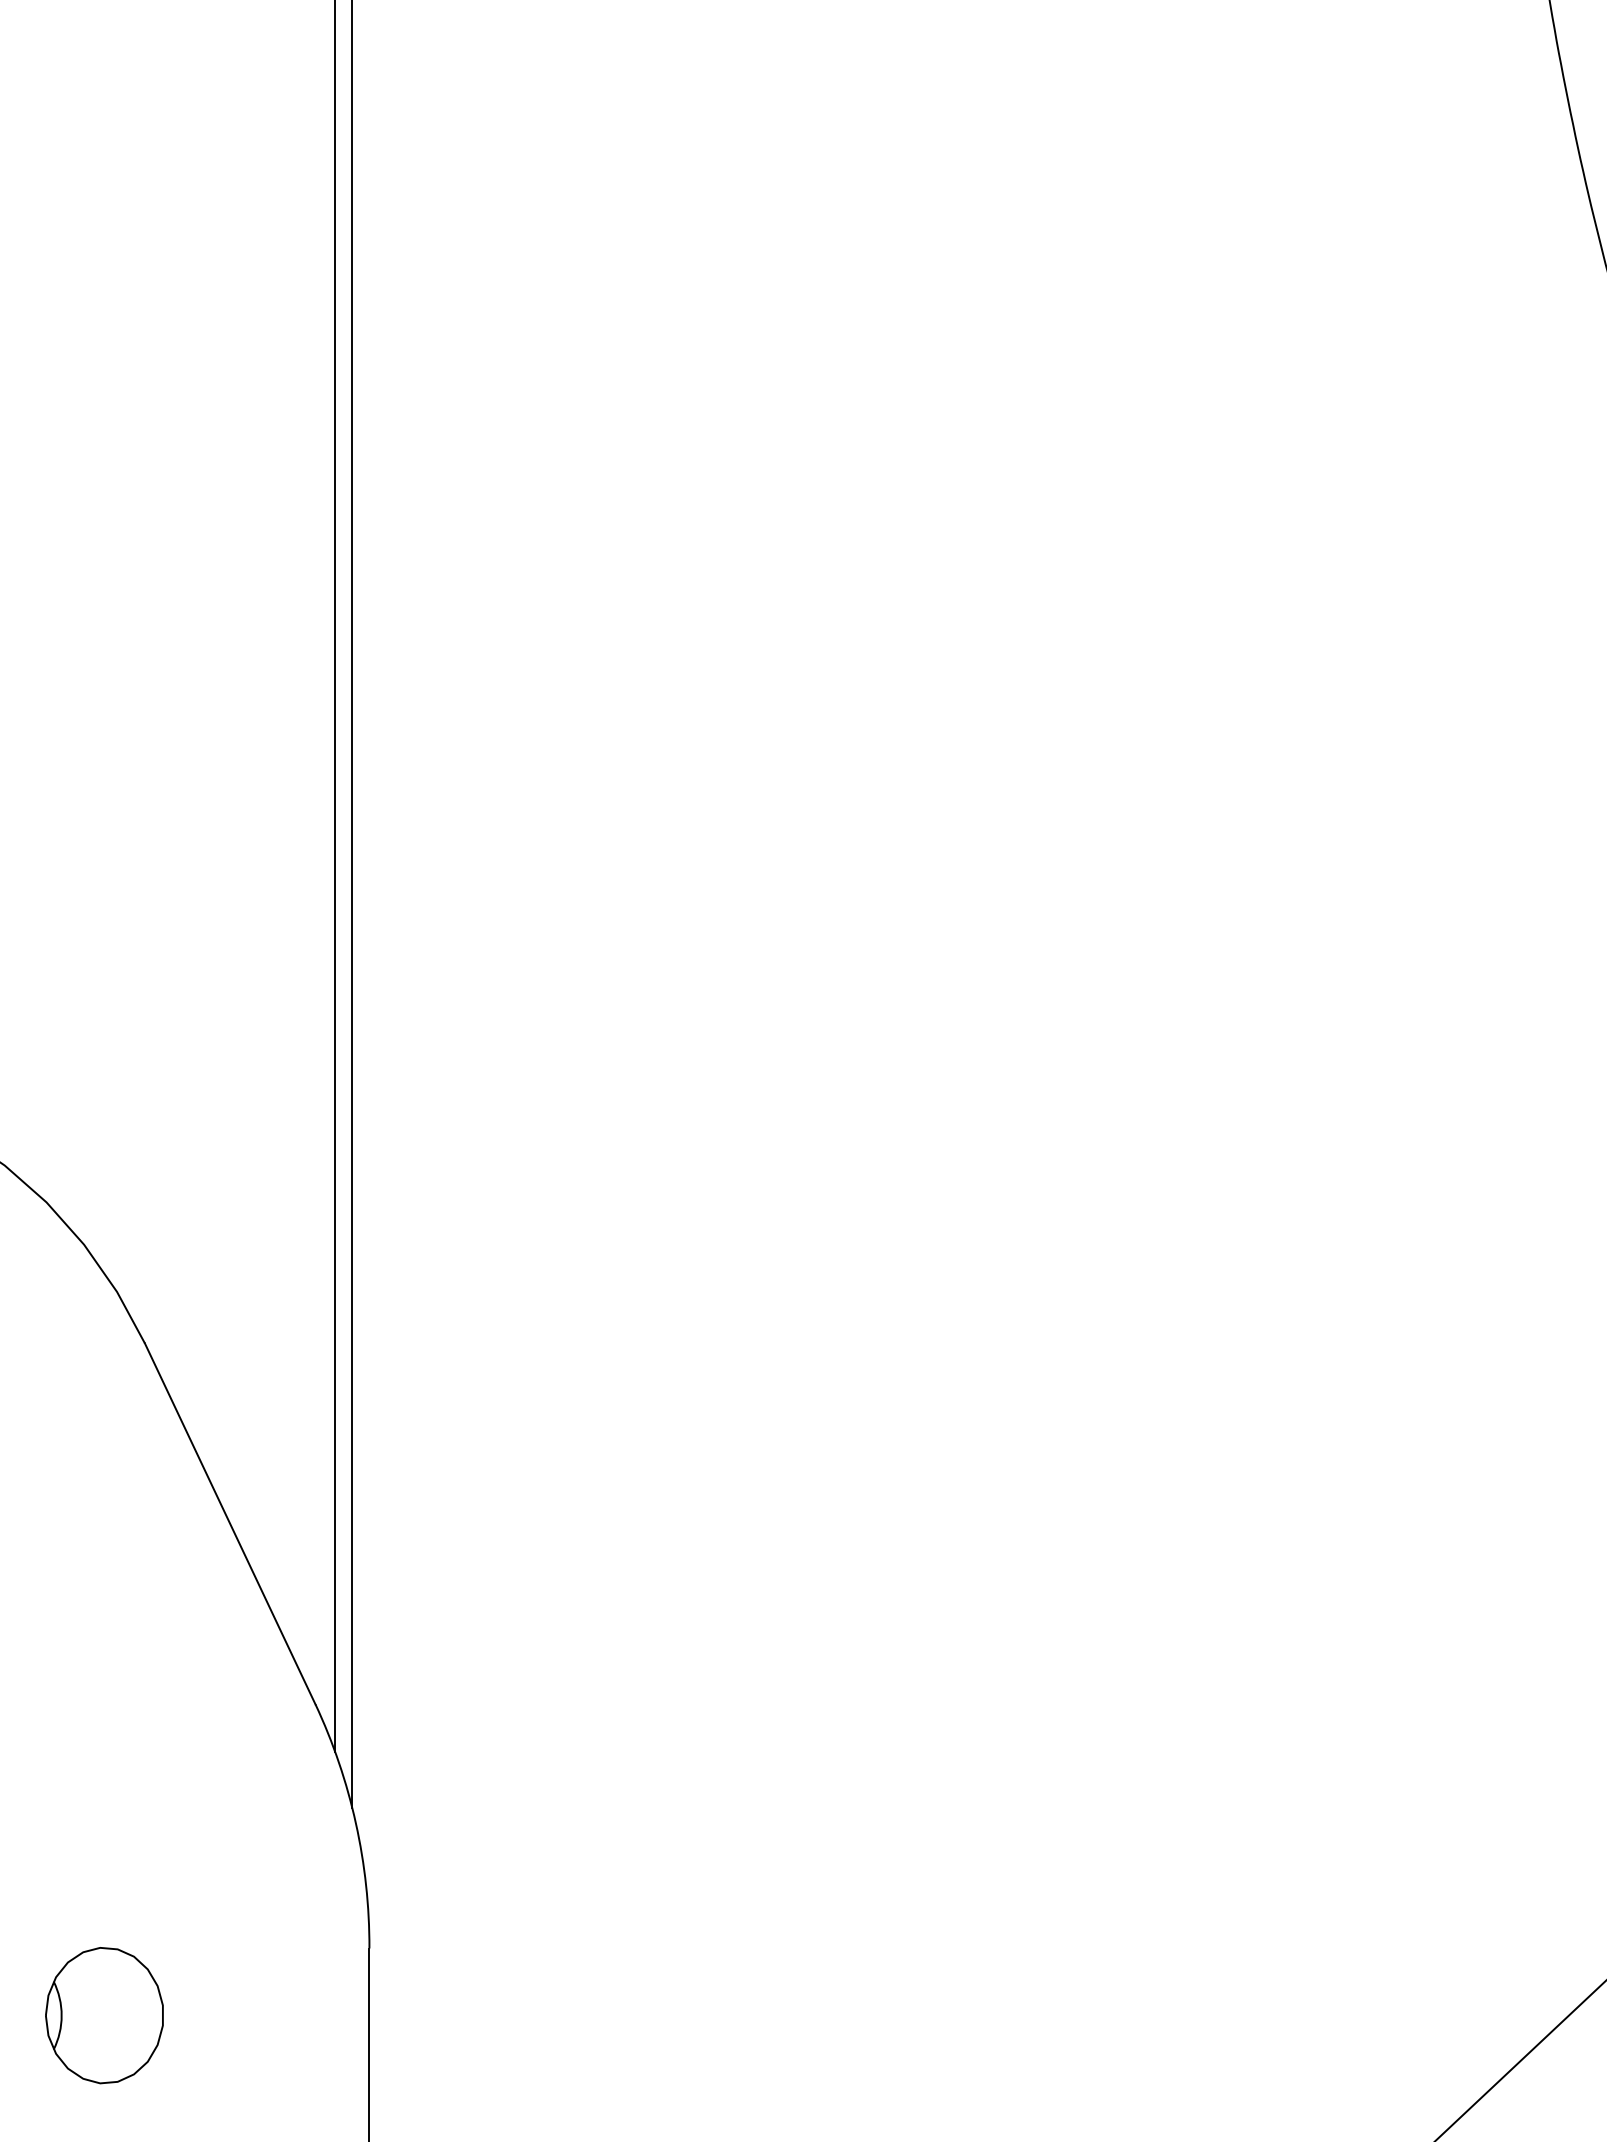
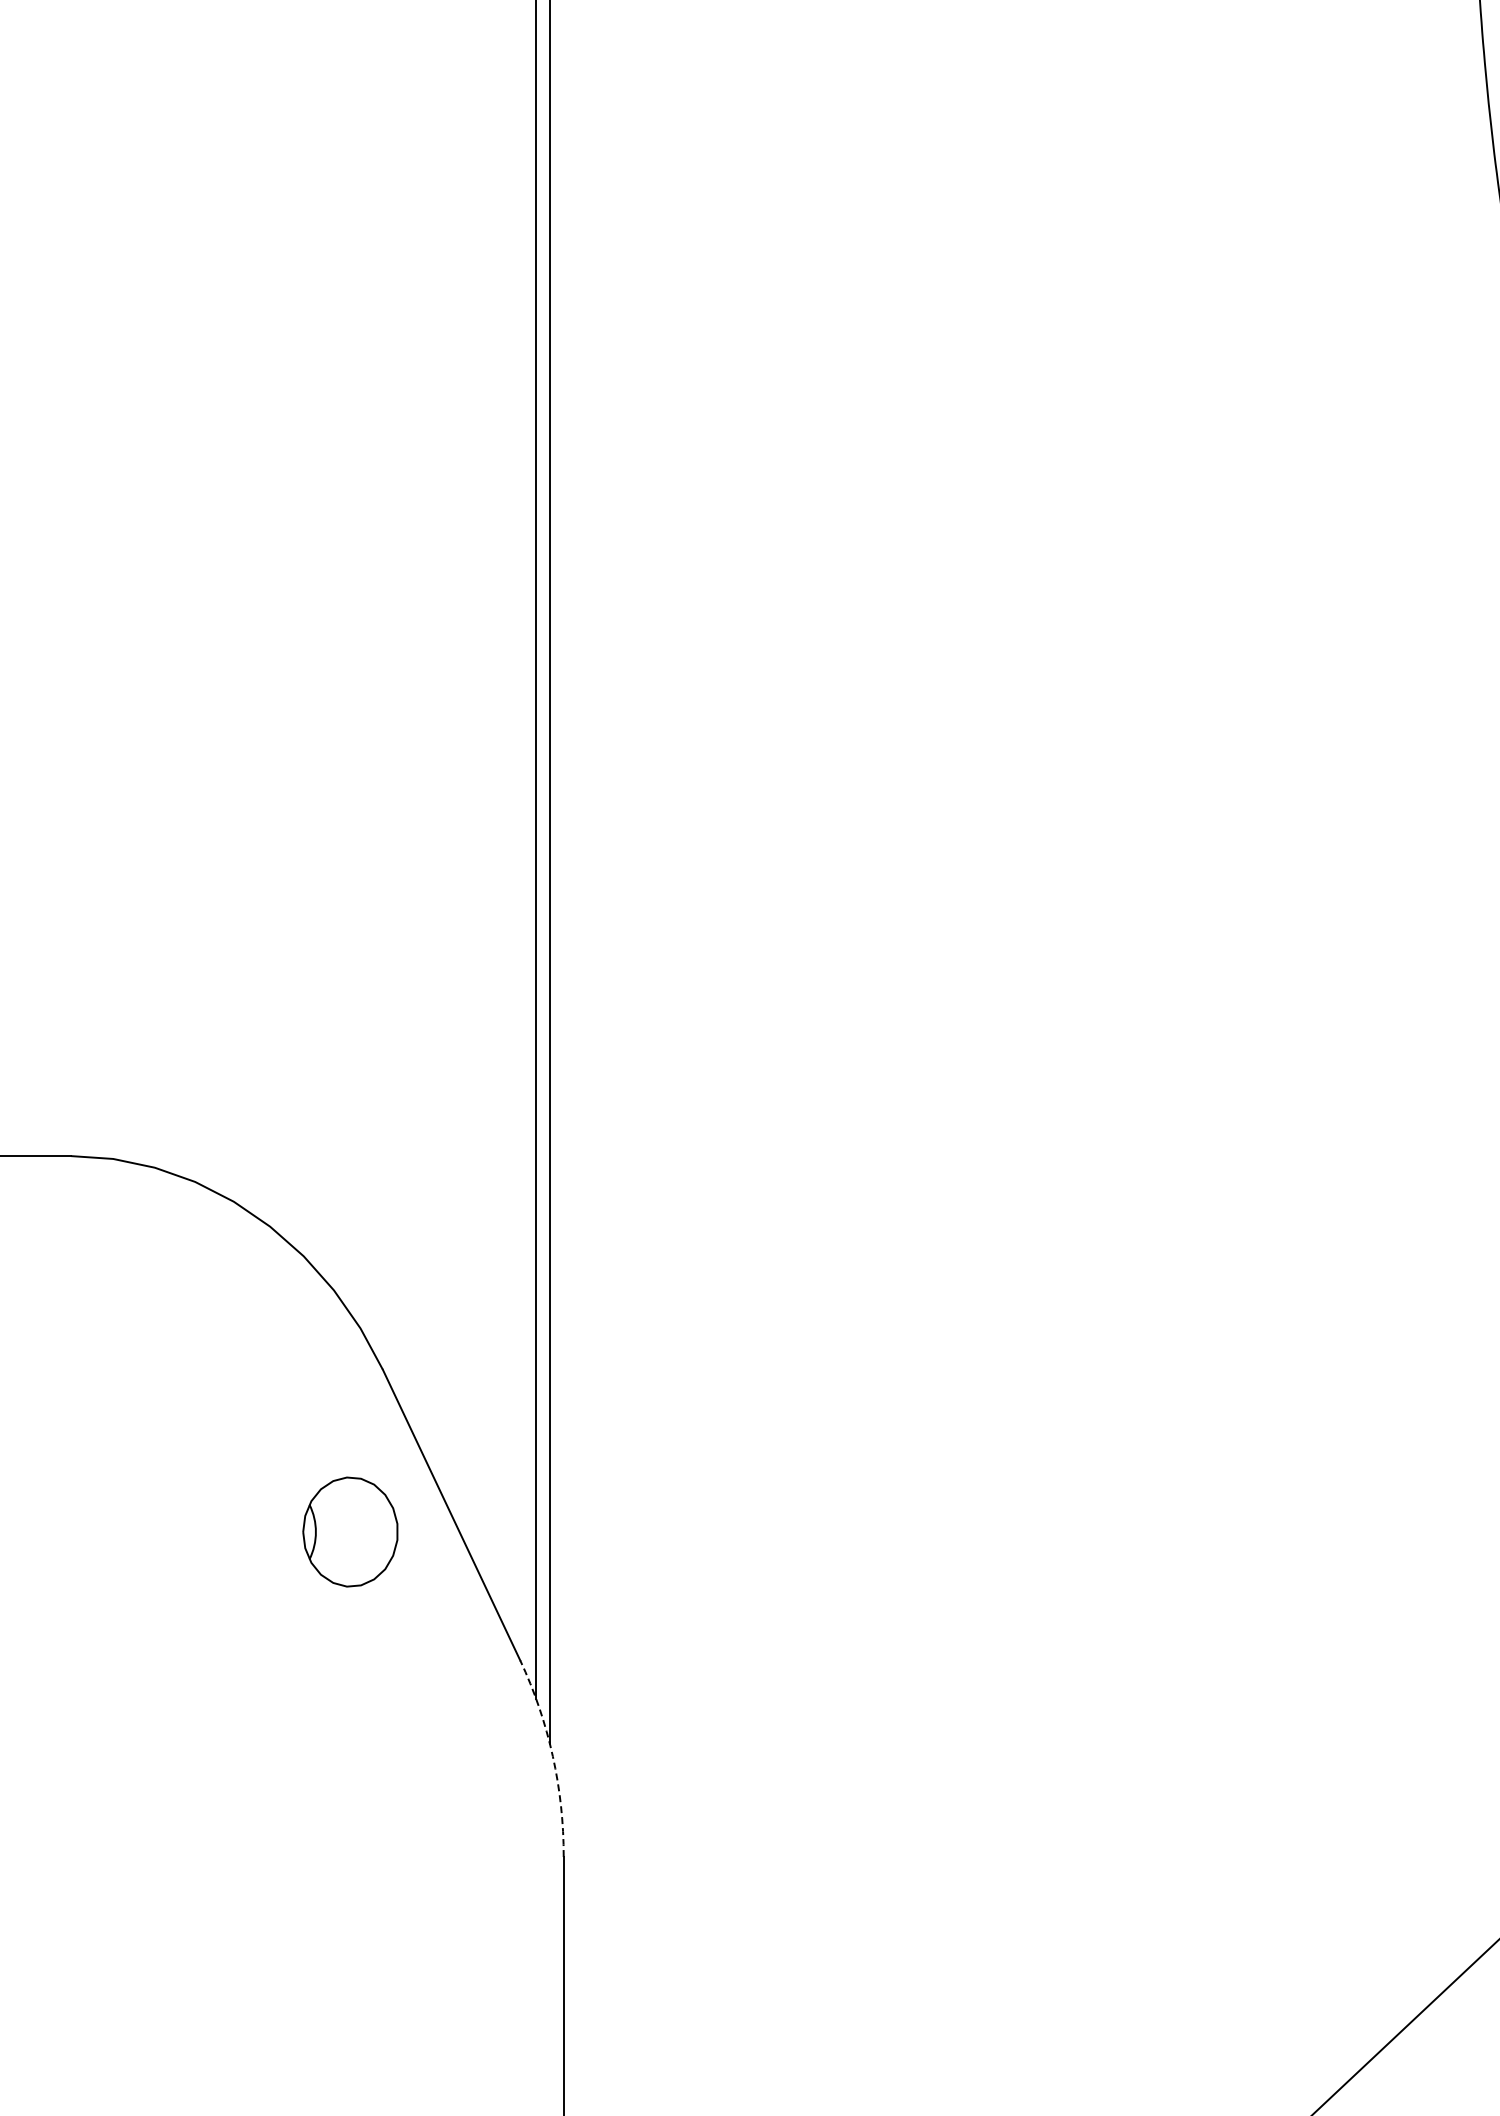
arc: (355, 1823) -> (552, 1756), solid -> dashed
part: (104, 2014) -> (350, 1531), moved

